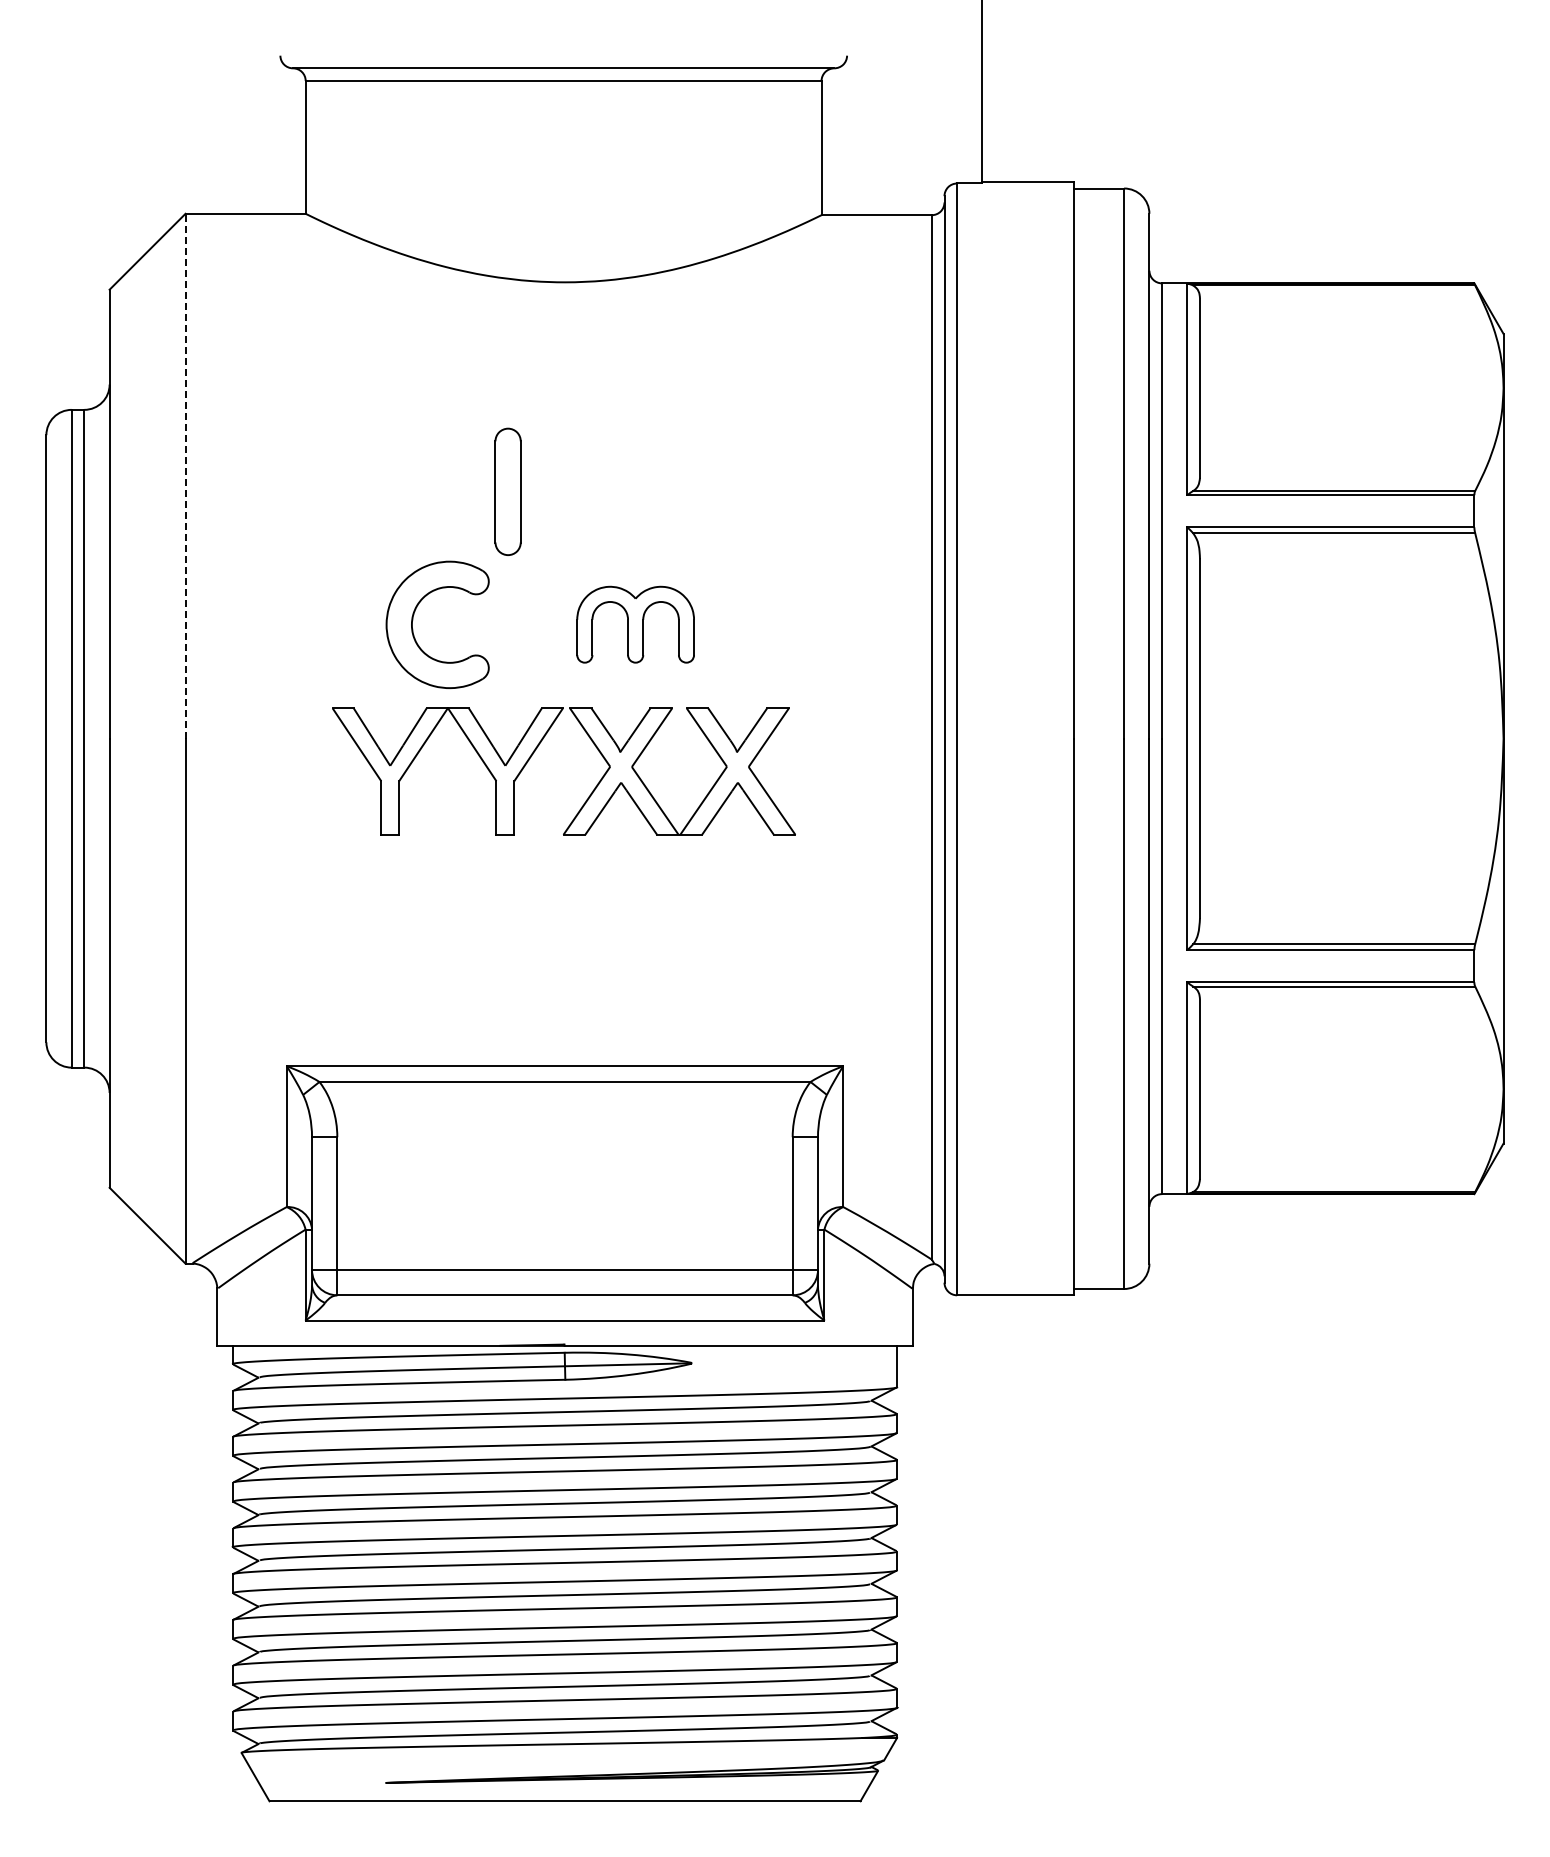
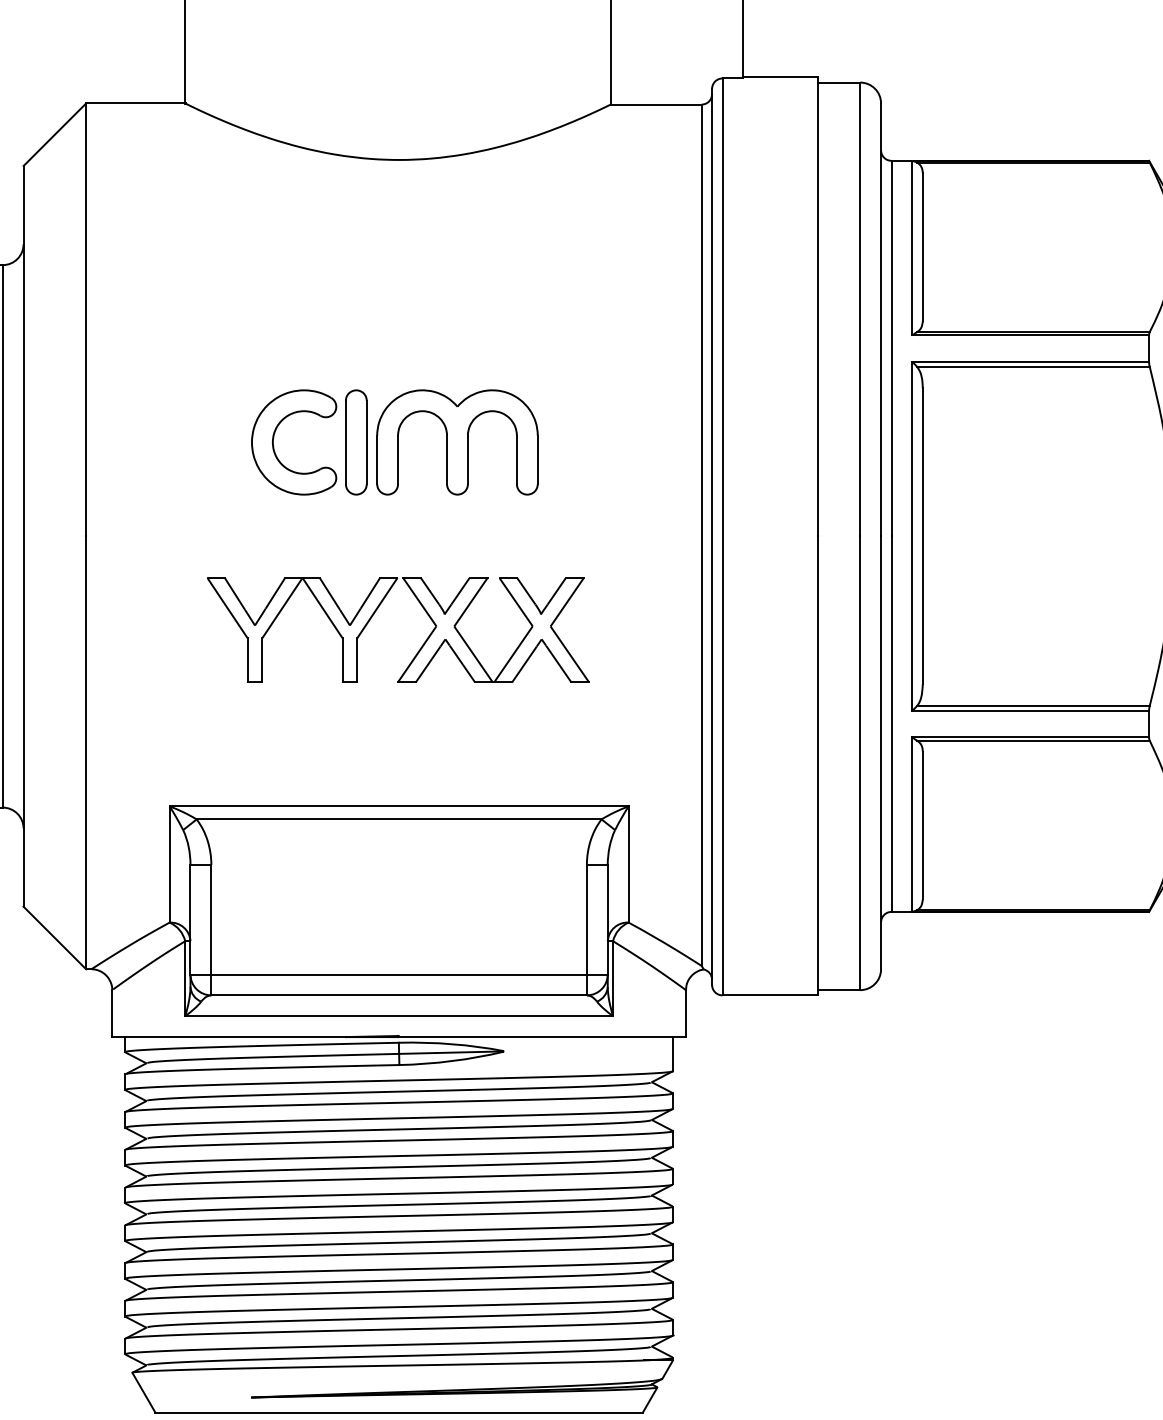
line: (185, 475) -> (86, 319), dashed -> solid
part: (507, 491) -> (355, 442), moved
part: (635, 624) -> (457, 442), size x1.67
part: (535, 751) -> (374, 613), moved

